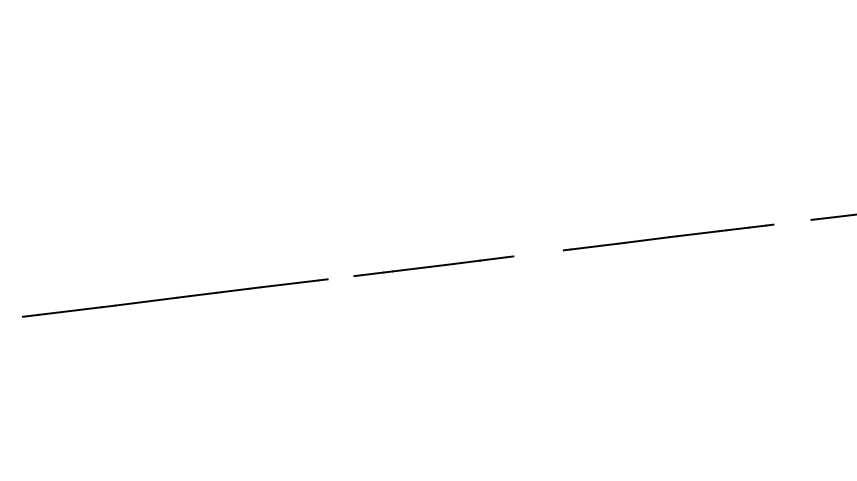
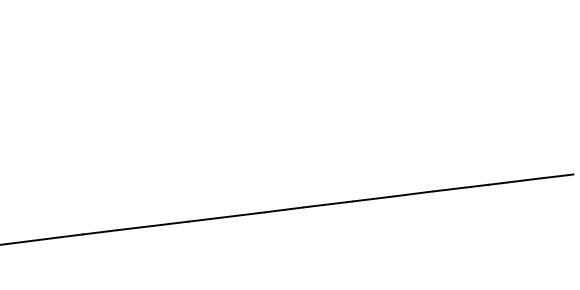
line: (792, 222) -> (521, 180), added
line: (538, 253) -> (328, 204), added
line: (341, 277) -> (178, 222), added

